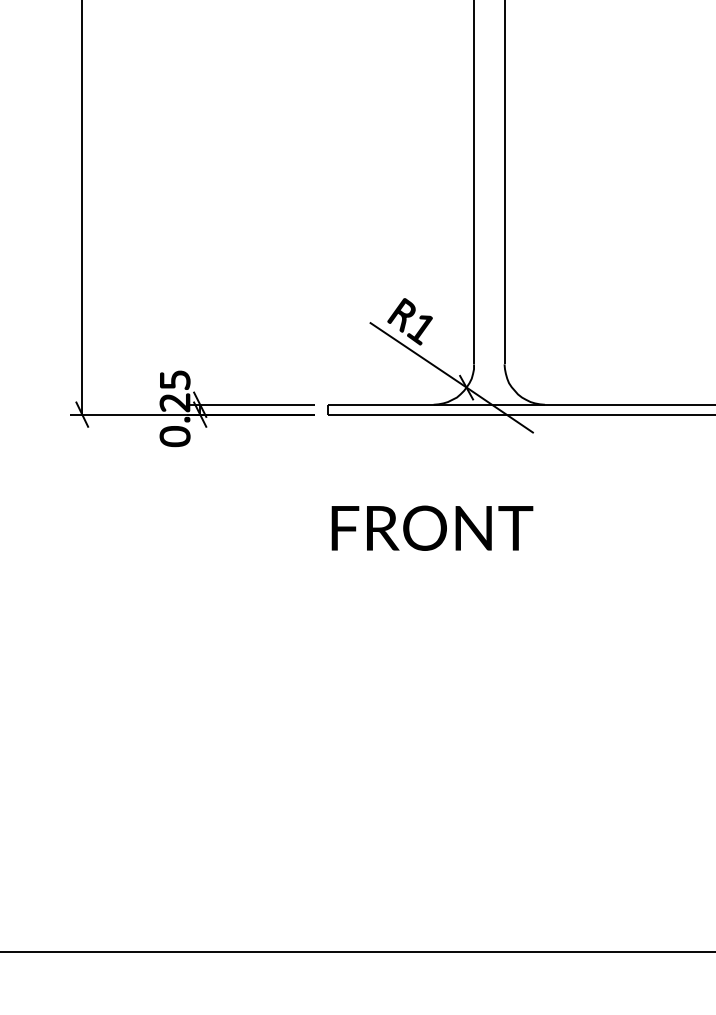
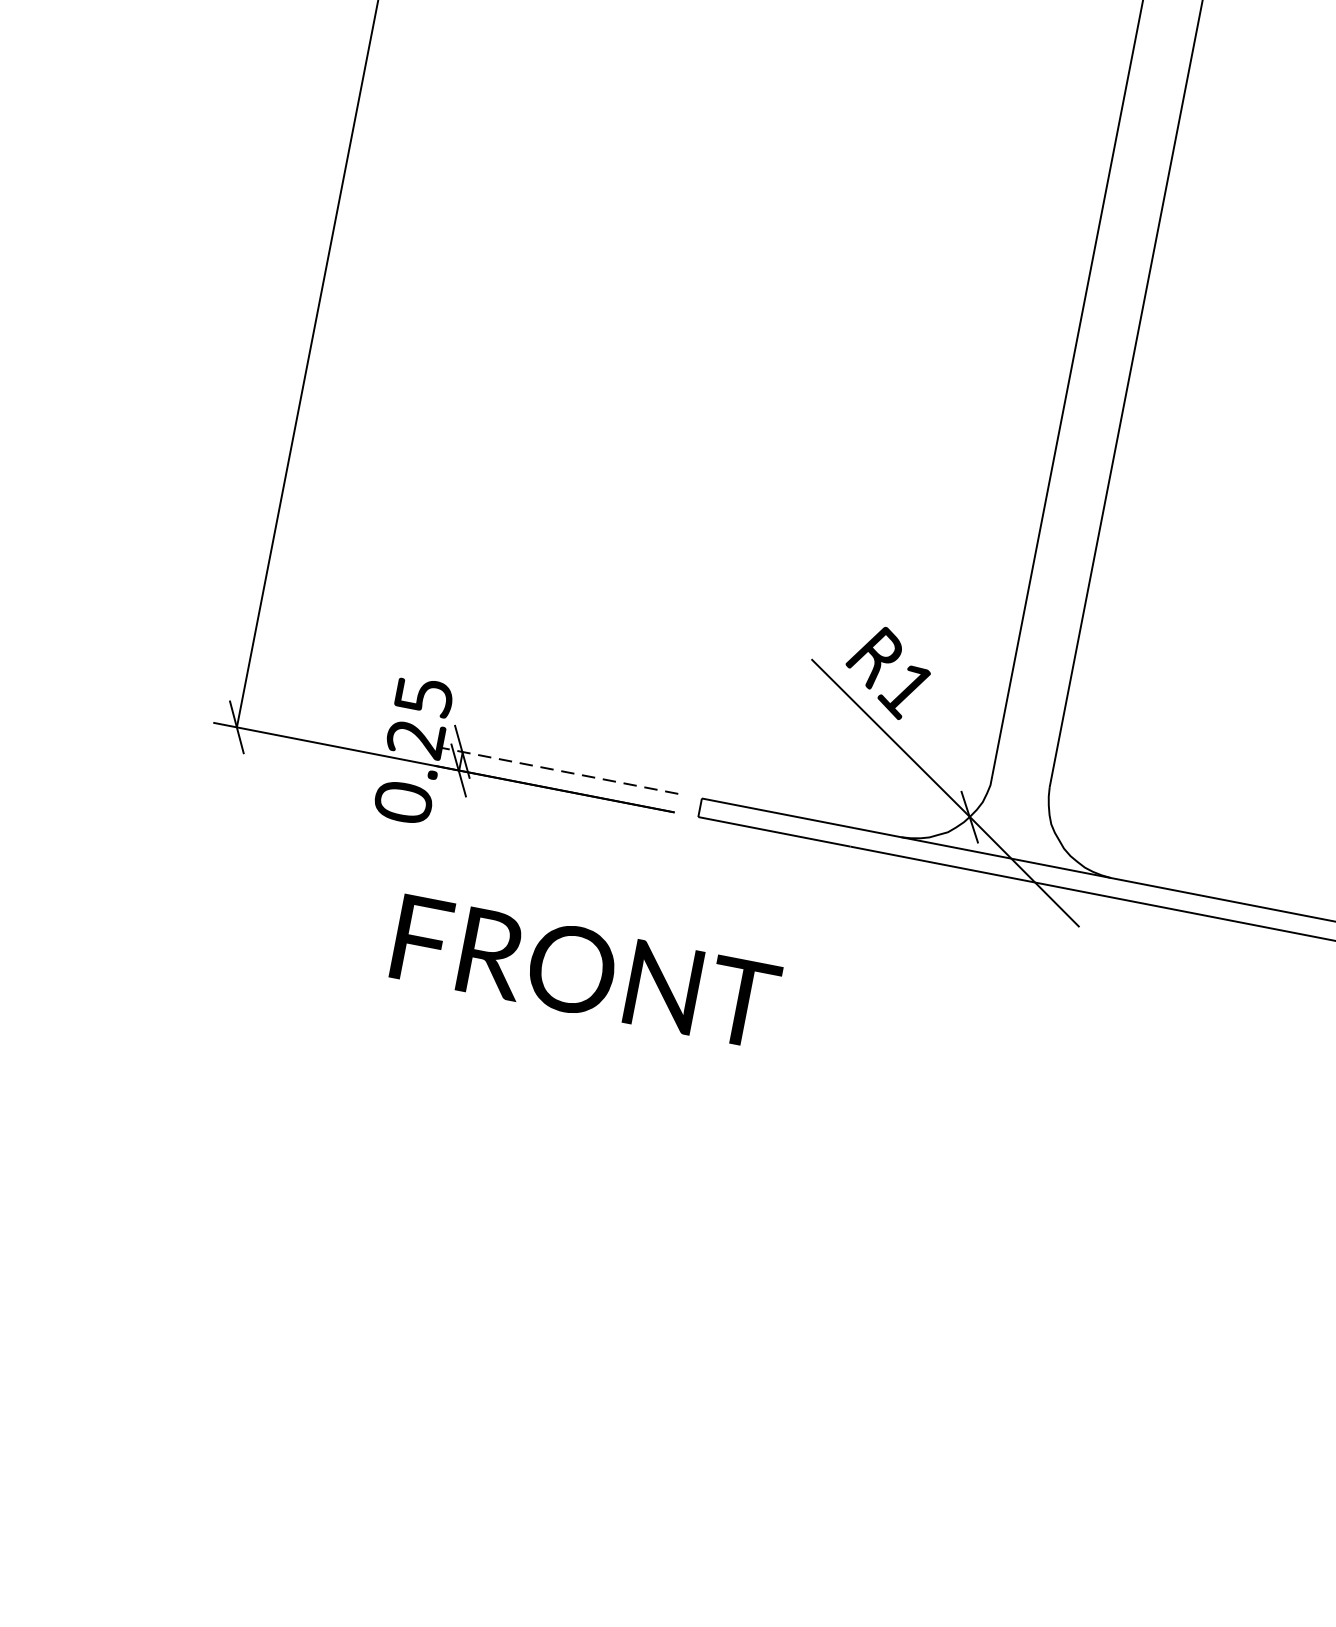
line: (251, 404) -> (558, 770), solid -> dashed
text: (432, 527) -> (586, 970), moved

